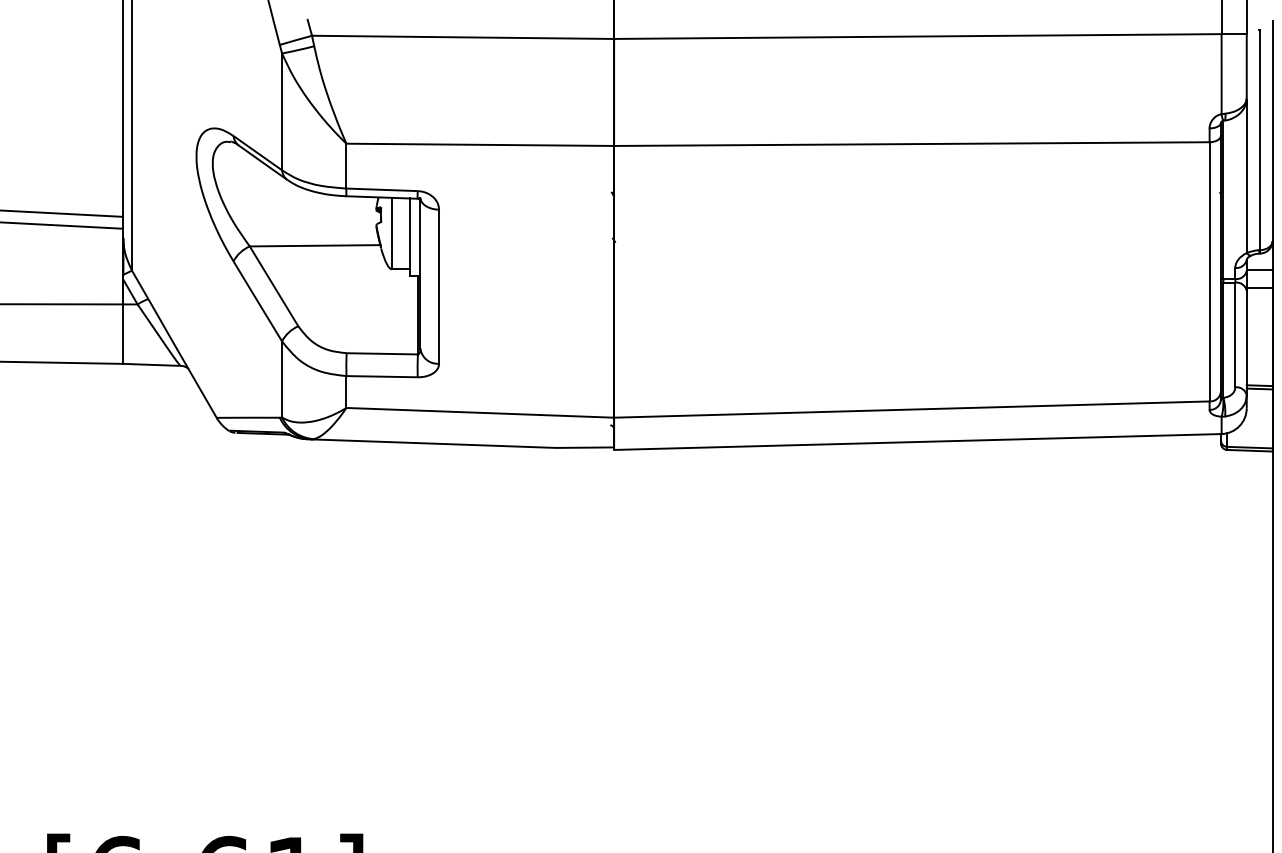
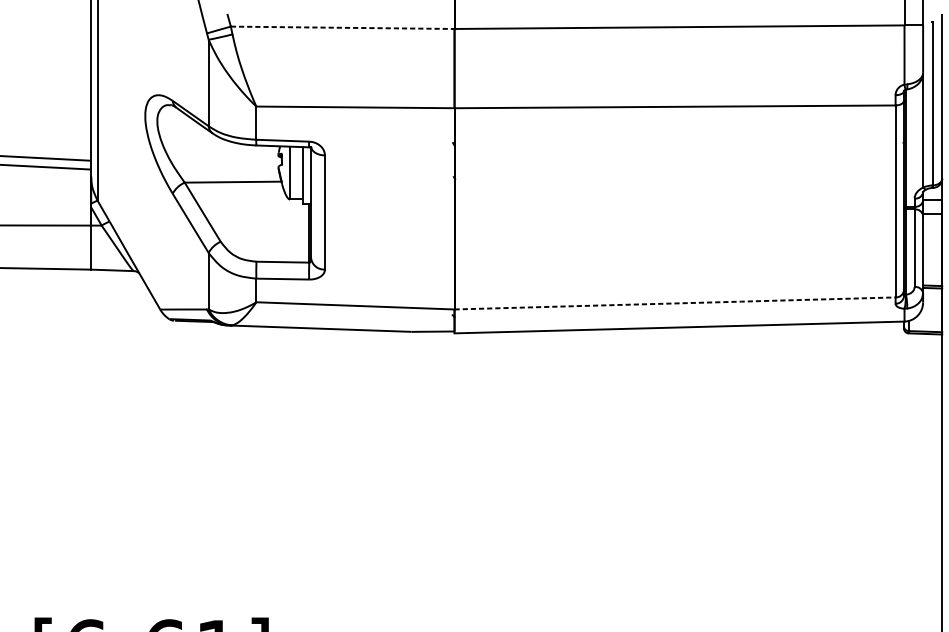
line: (462, 37) -> (342, 27), solid -> dashed
line: (912, 409) -> (675, 303), solid -> dashed

